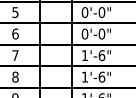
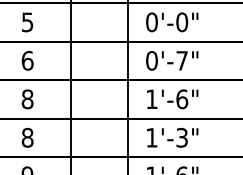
text: (101, 33) -> (181, 59), 0'-0" -> 0'-7"
text: (15, 55) -> (27, 99), 7 -> 8
text: (101, 76) -> (181, 136), 1'-6" -> 1'-3"

